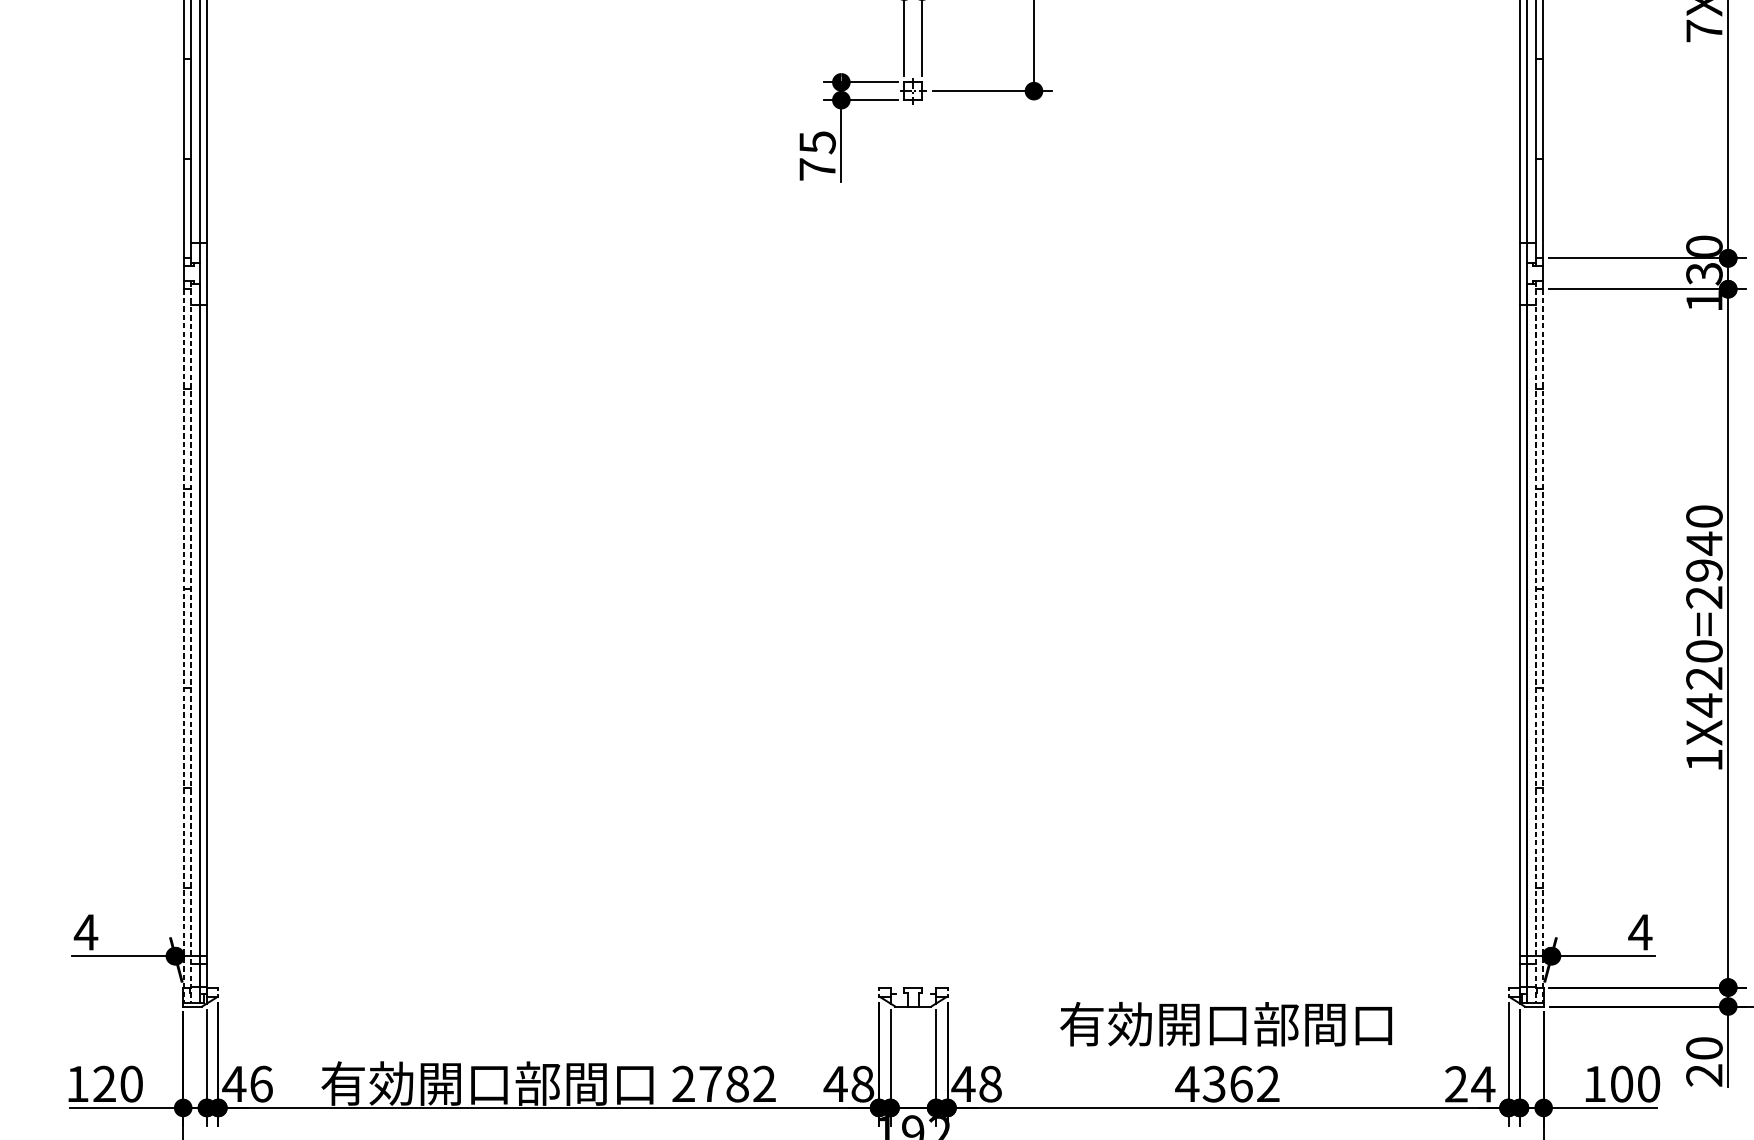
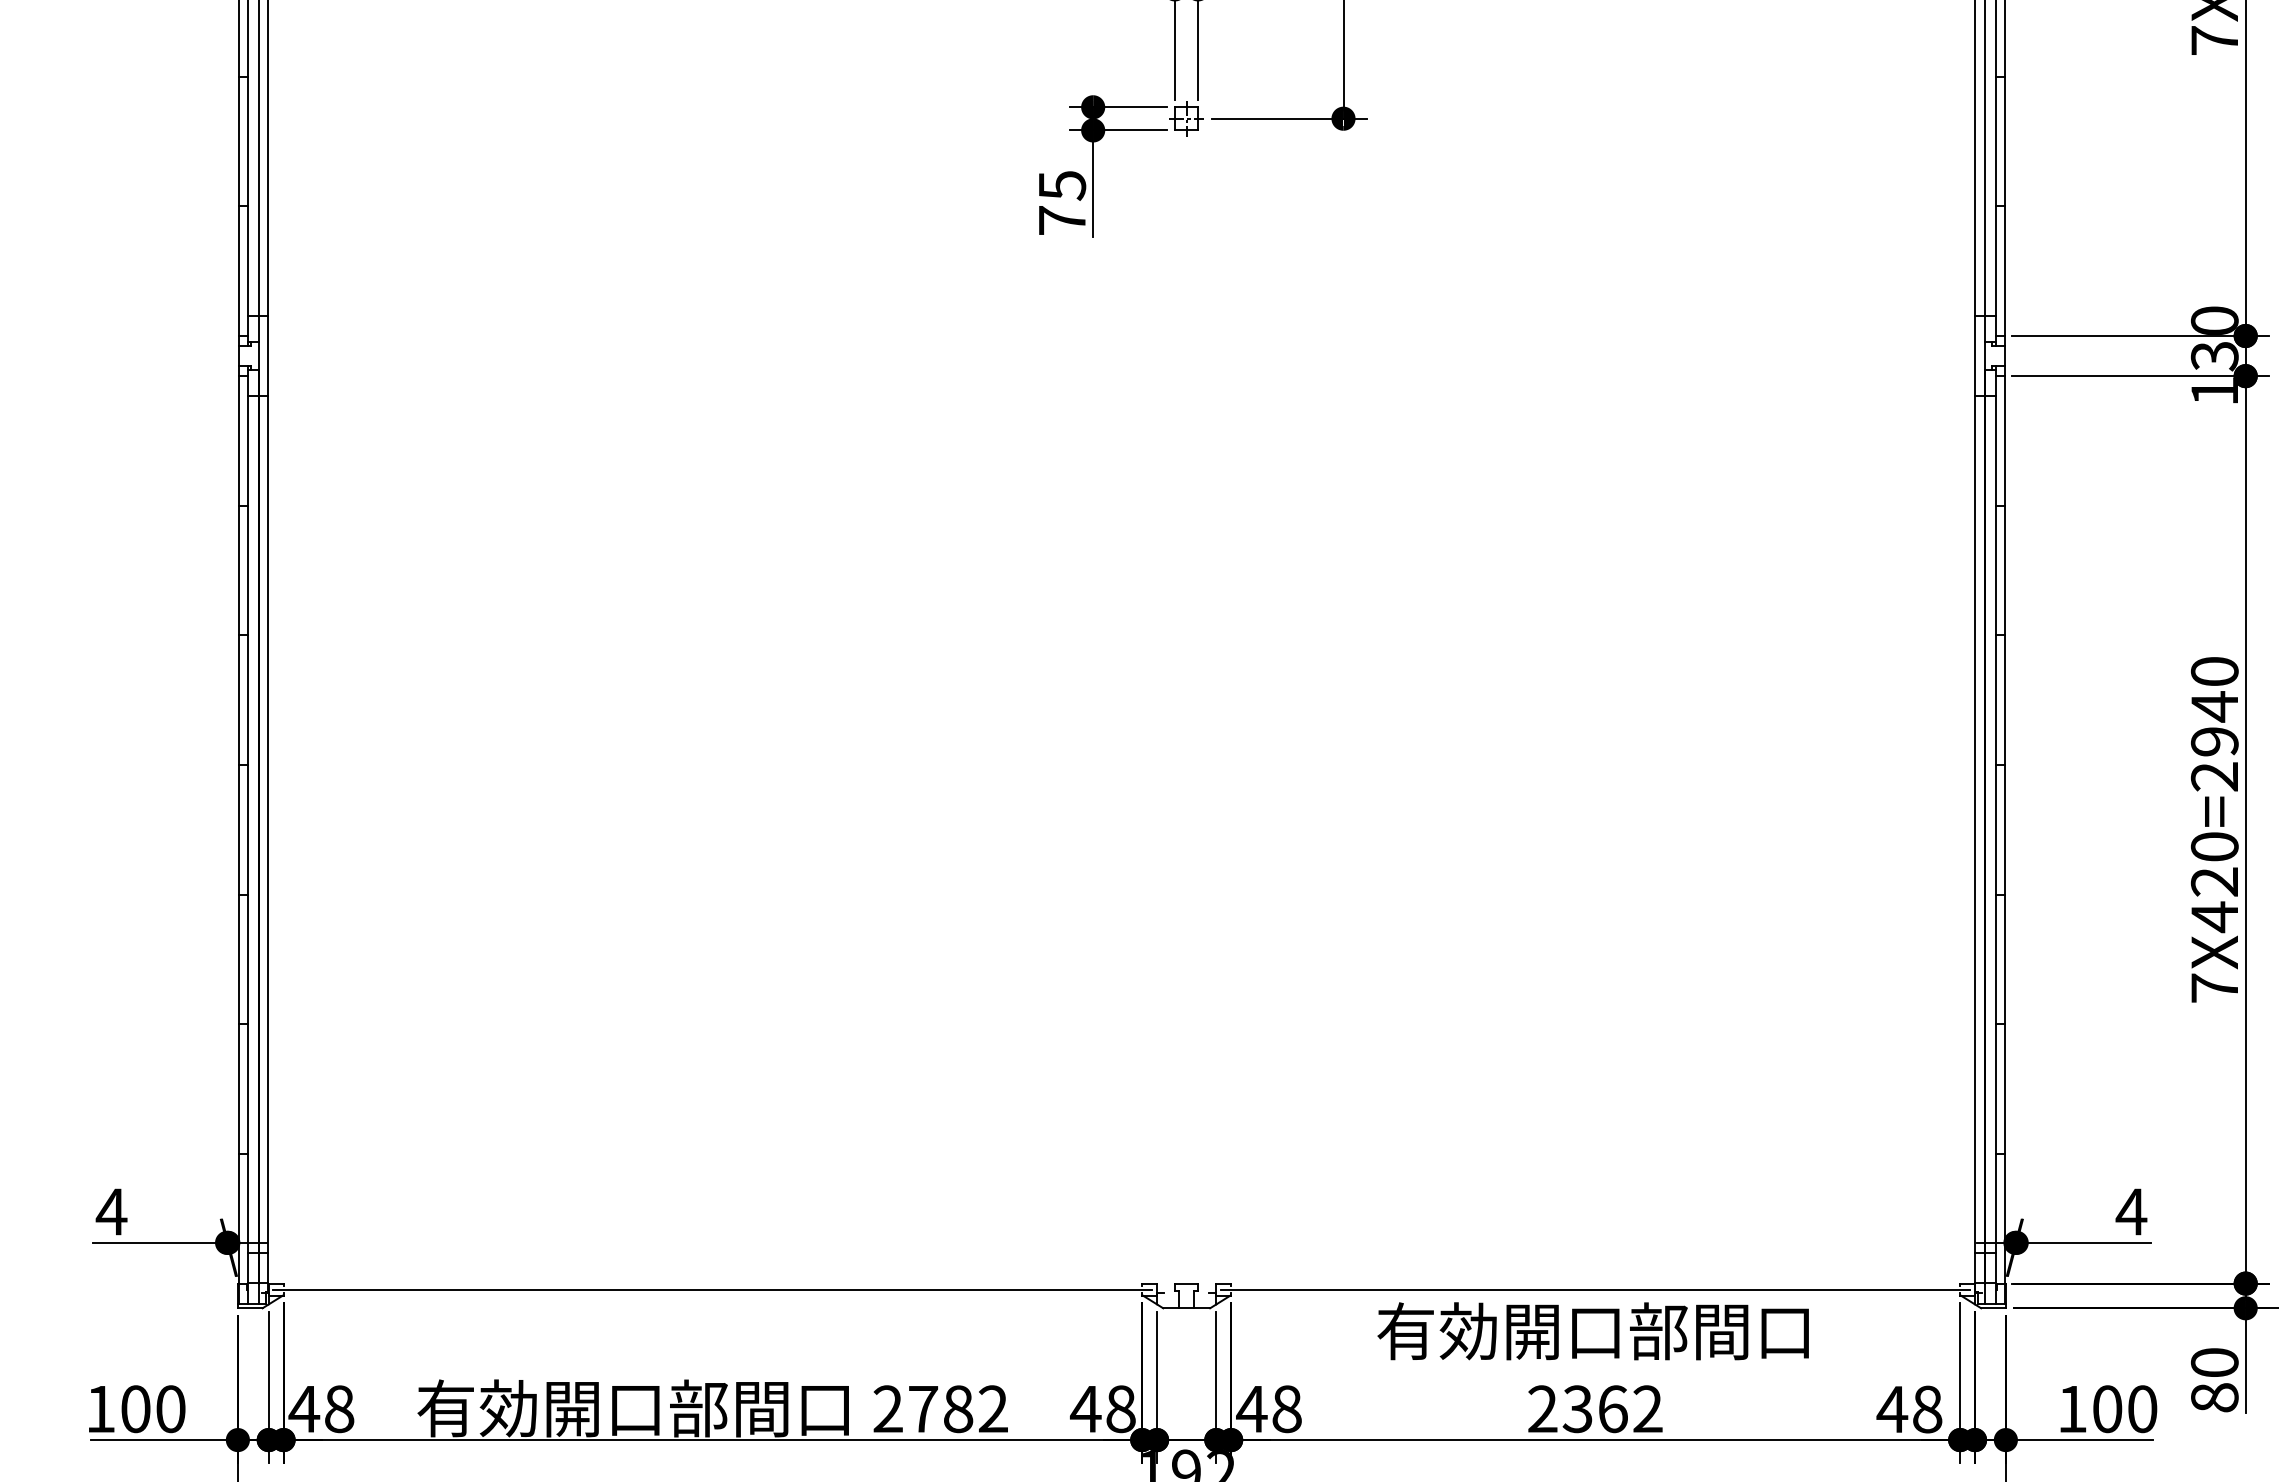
line: (191, 641) -> (248, 834), dashed -> solid
line: (1535, 641) -> (1995, 834), dashed -> solid
line: (184, 645) -> (239, 839), dashed -> solid
line: (1542, 645) -> (2004, 839), dashed -> solid
text: (1704, 759) -> (2214, 987), 1X420=2940 -> 7X420=2940
line: (548, 992) -> (712, 1289), added
line: (1227, 992) -> (1595, 1289), added
text: (1704, 1075) -> (2214, 1397), 20 -> 80
text: (1187, 1083) -> (1542, 1408), 4362 -> 2362
text: (104, 1084) -> (135, 1409), 120 -> 100
text: (261, 1084) -> (339, 1409), 46 -> 48
text: (1469, 1084) -> (1909, 1409), 24 -> 48

